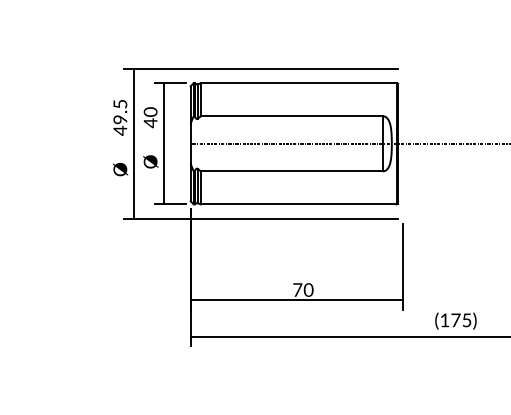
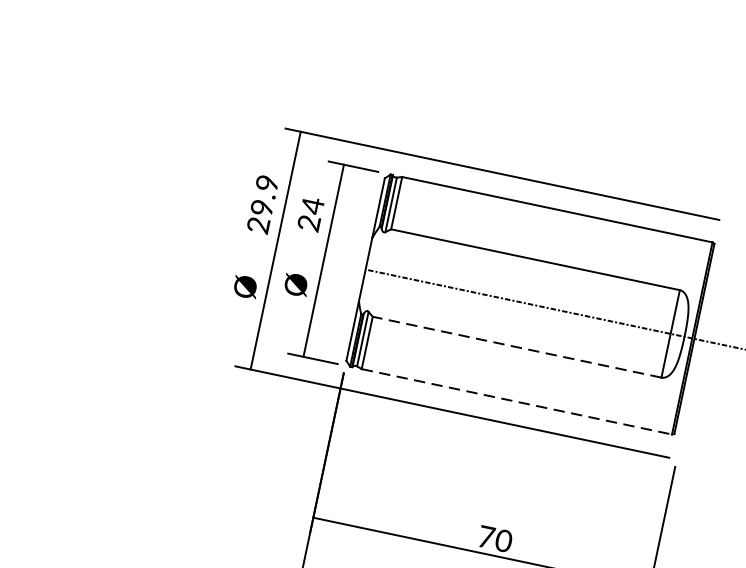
text: (120, 117) -> (263, 204), 49.5 -> 29.9
text: (150, 117) -> (310, 214), 40 -> 24
line: (291, 171) -> (516, 347), solid -> dashed
line: (298, 204) -> (516, 401), solid -> dashed

